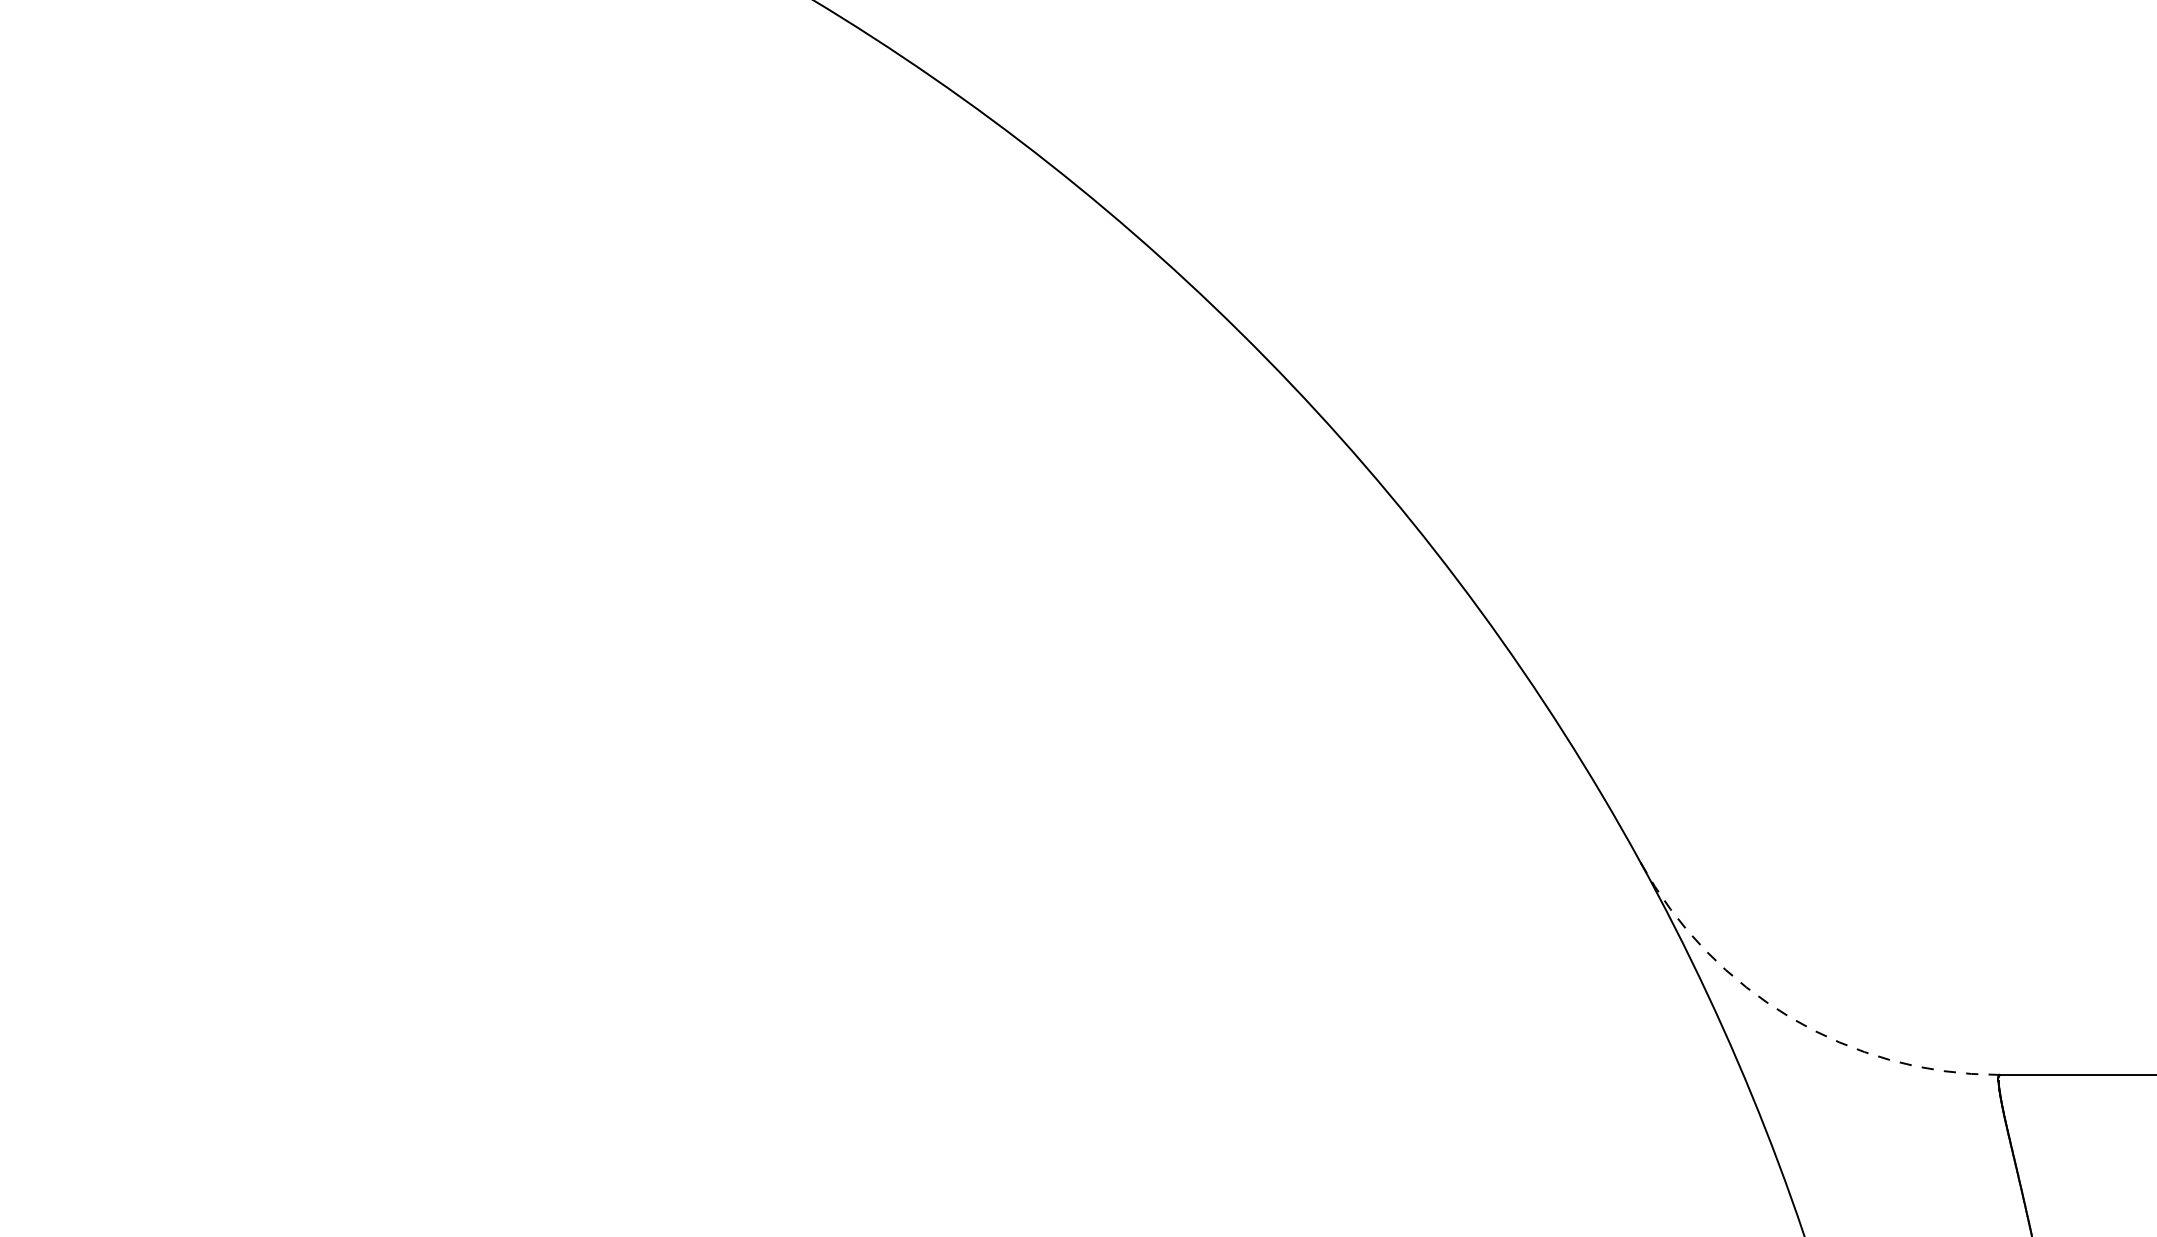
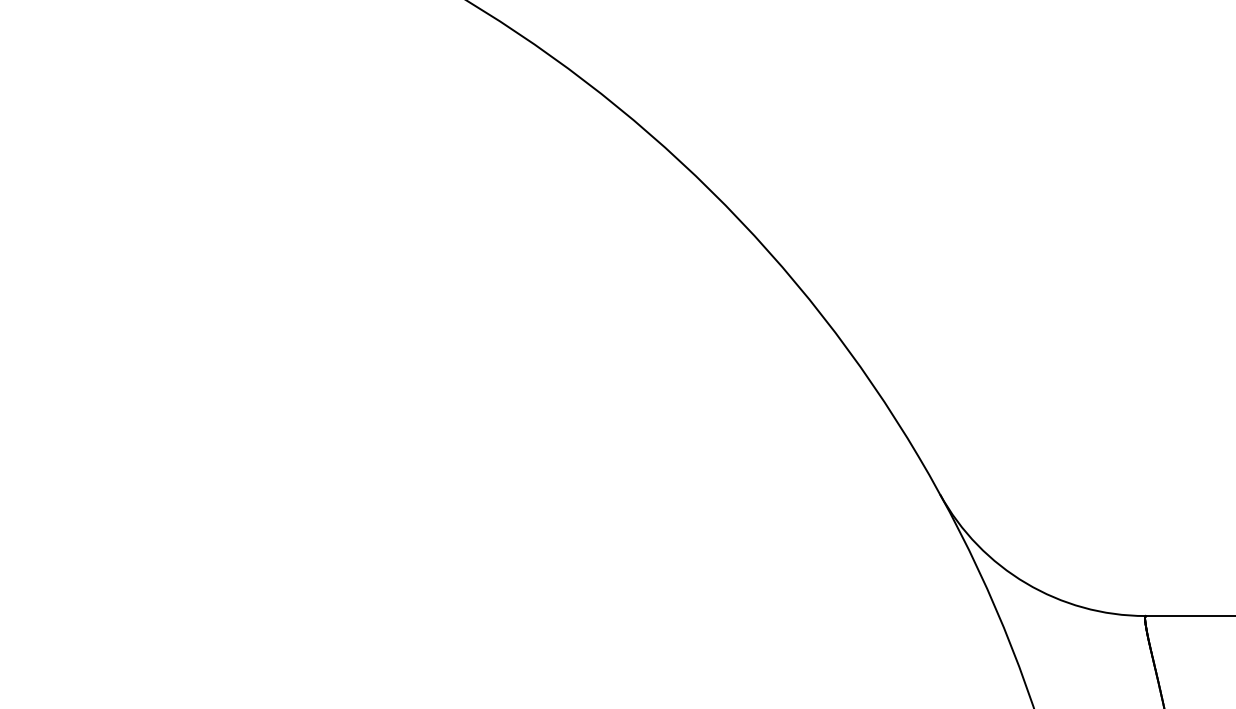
arc: (1791, 1018) -> (1026, 583), dashed -> solid

